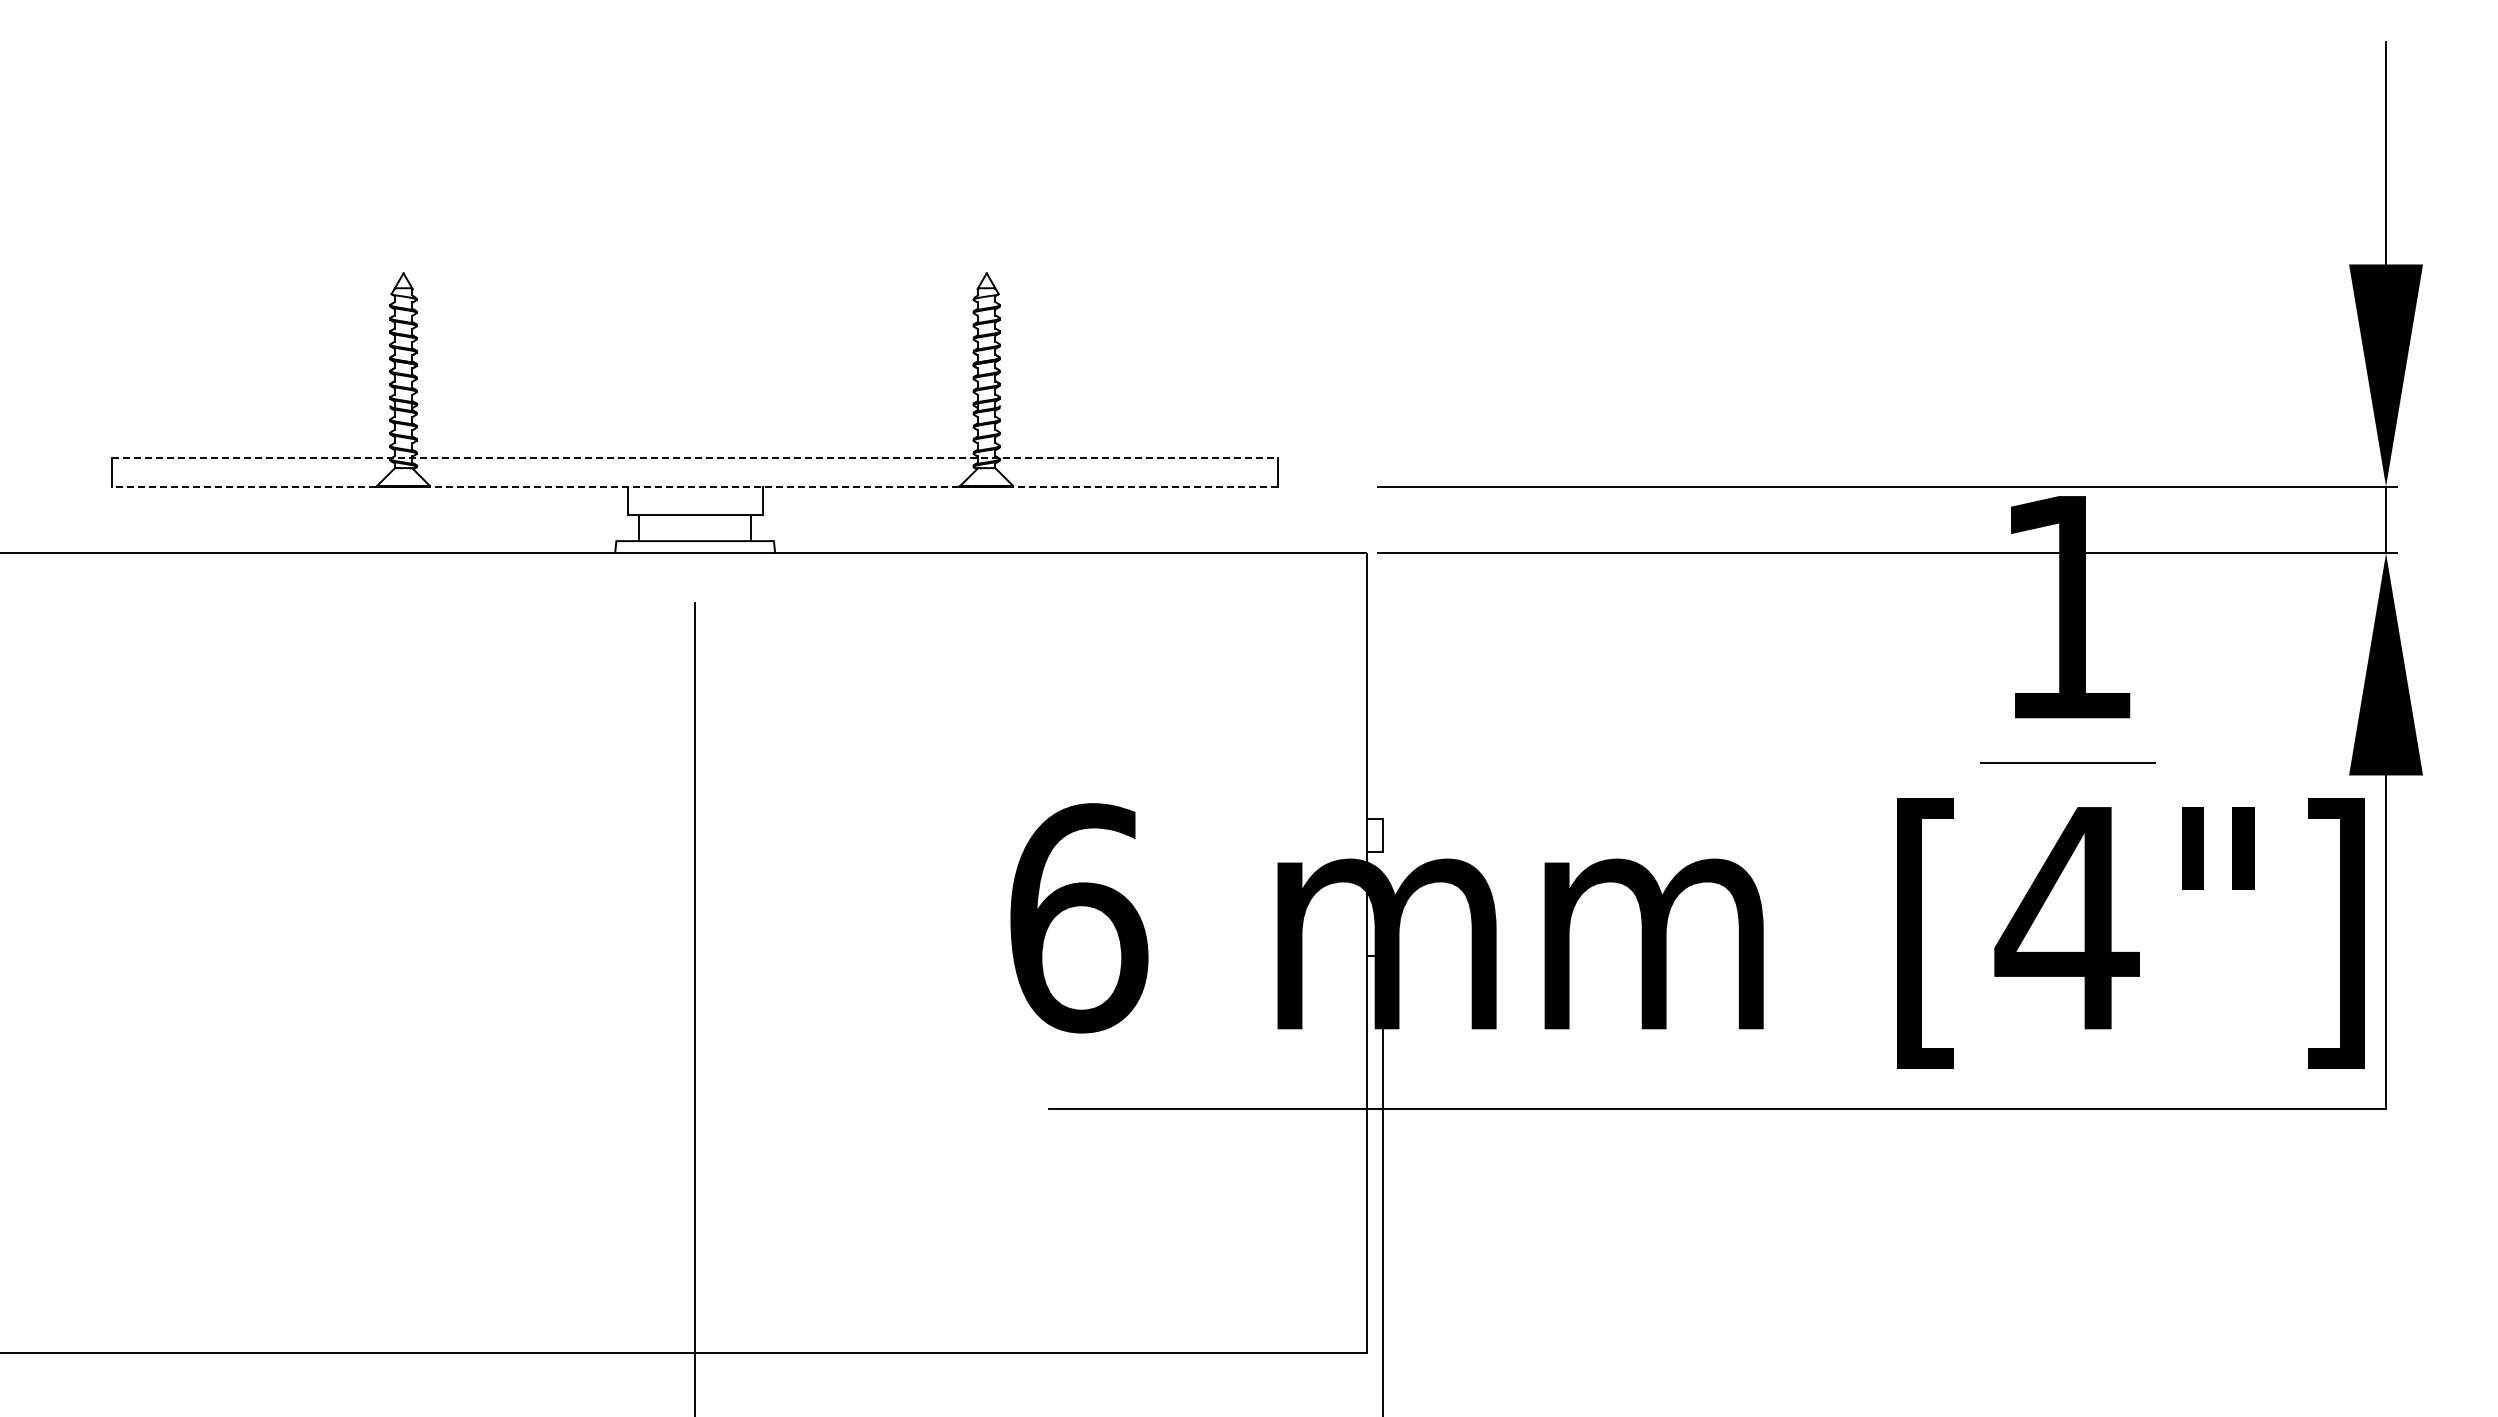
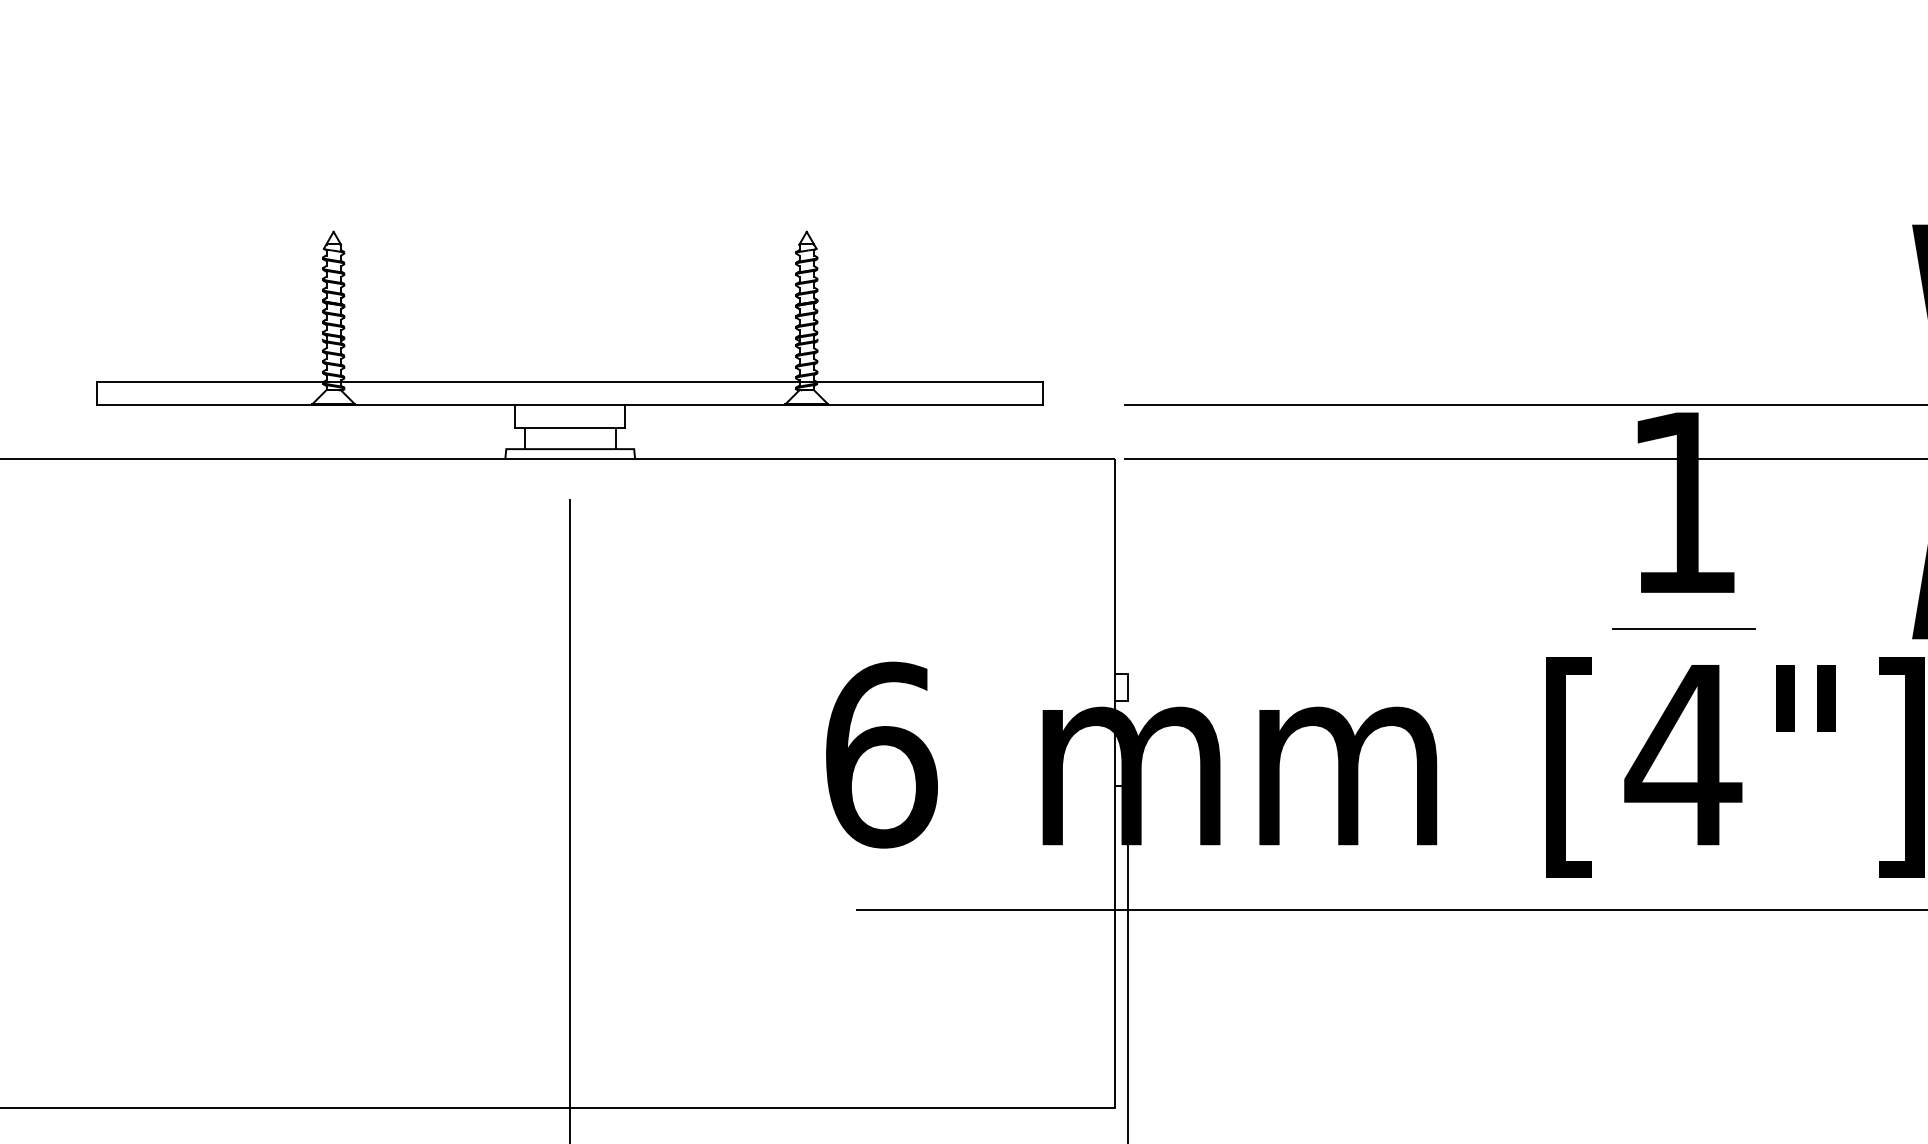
line: (695, 458) -> (570, 382), dashed -> solid
line: (694, 486) -> (569, 404), dashed -> solid

